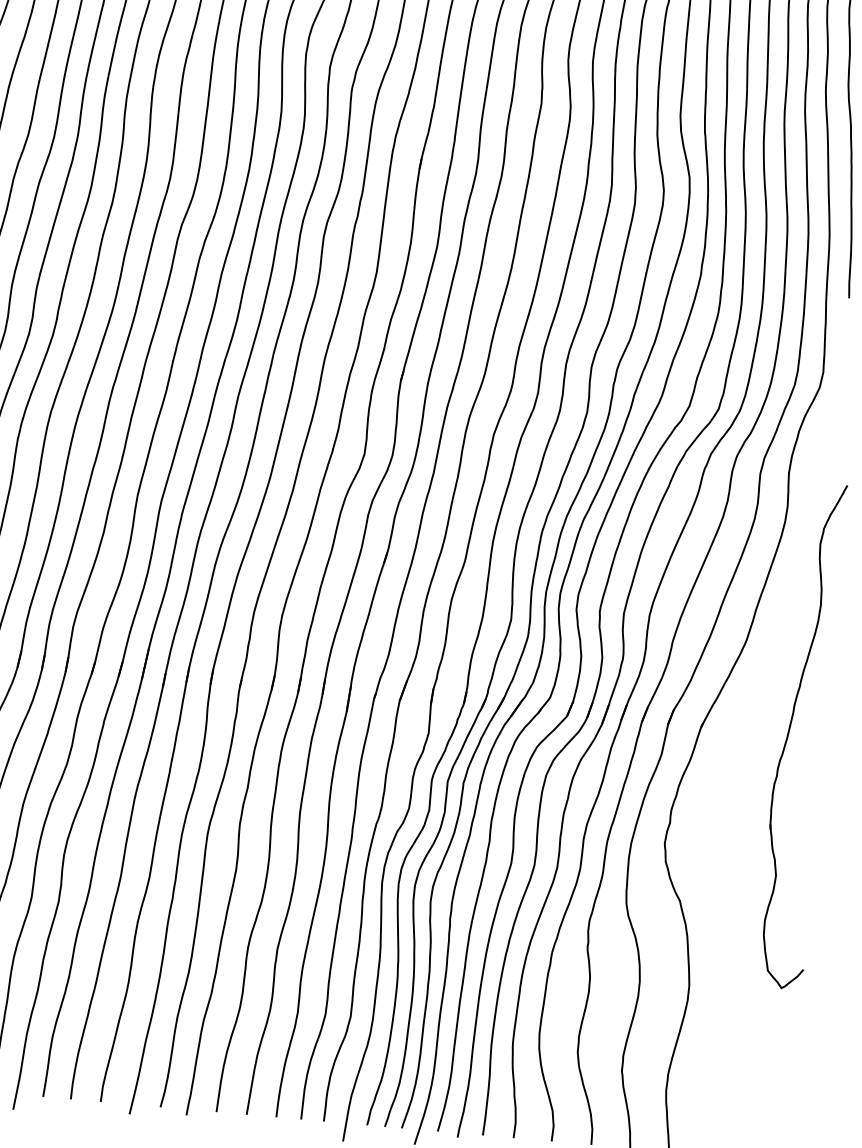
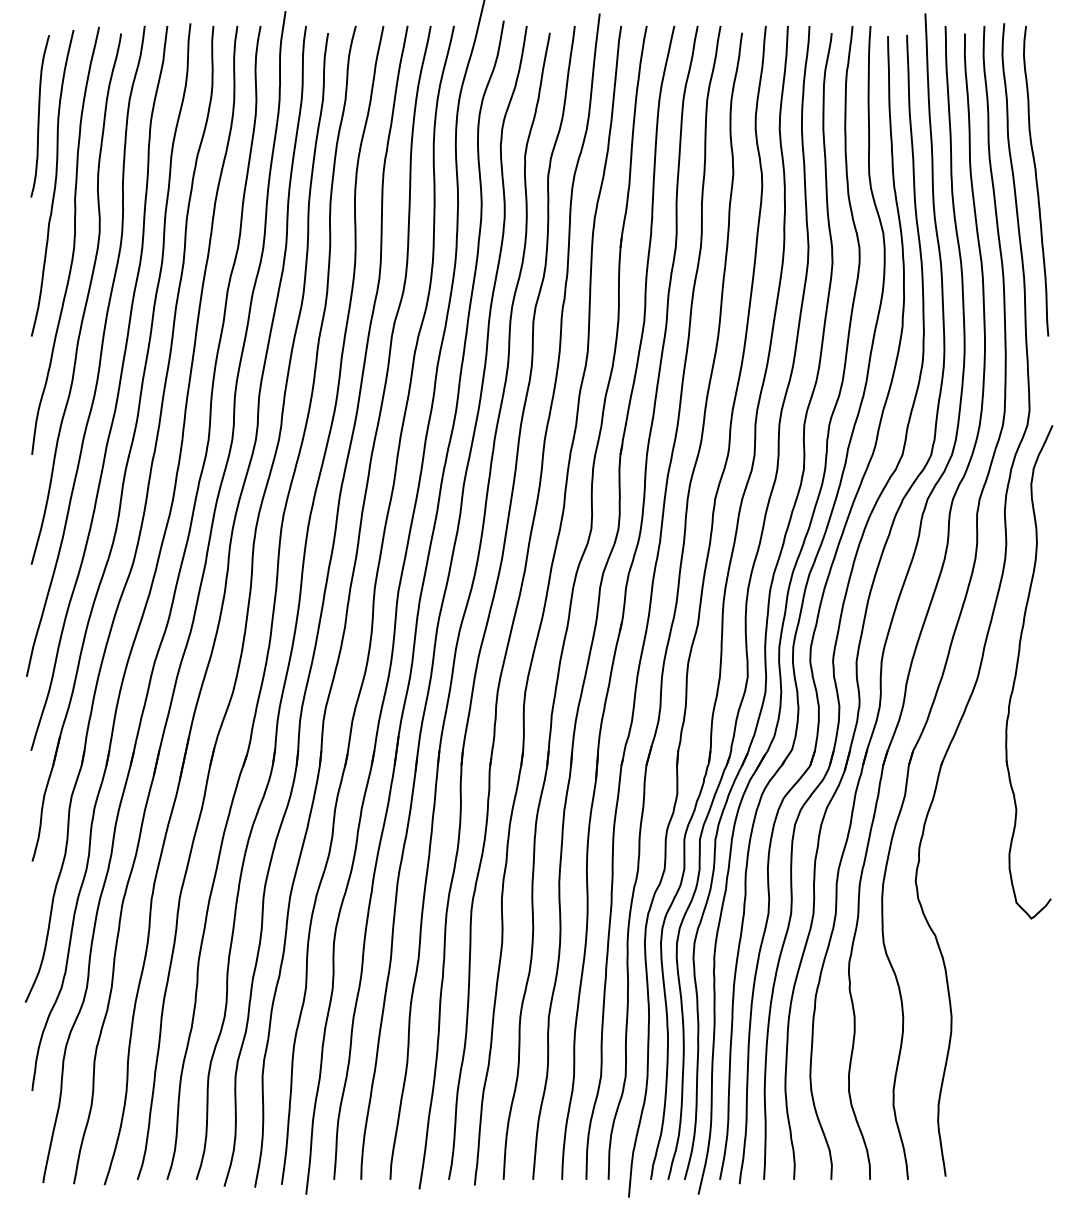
part: (789, 734) -> (1017, 671), moved

